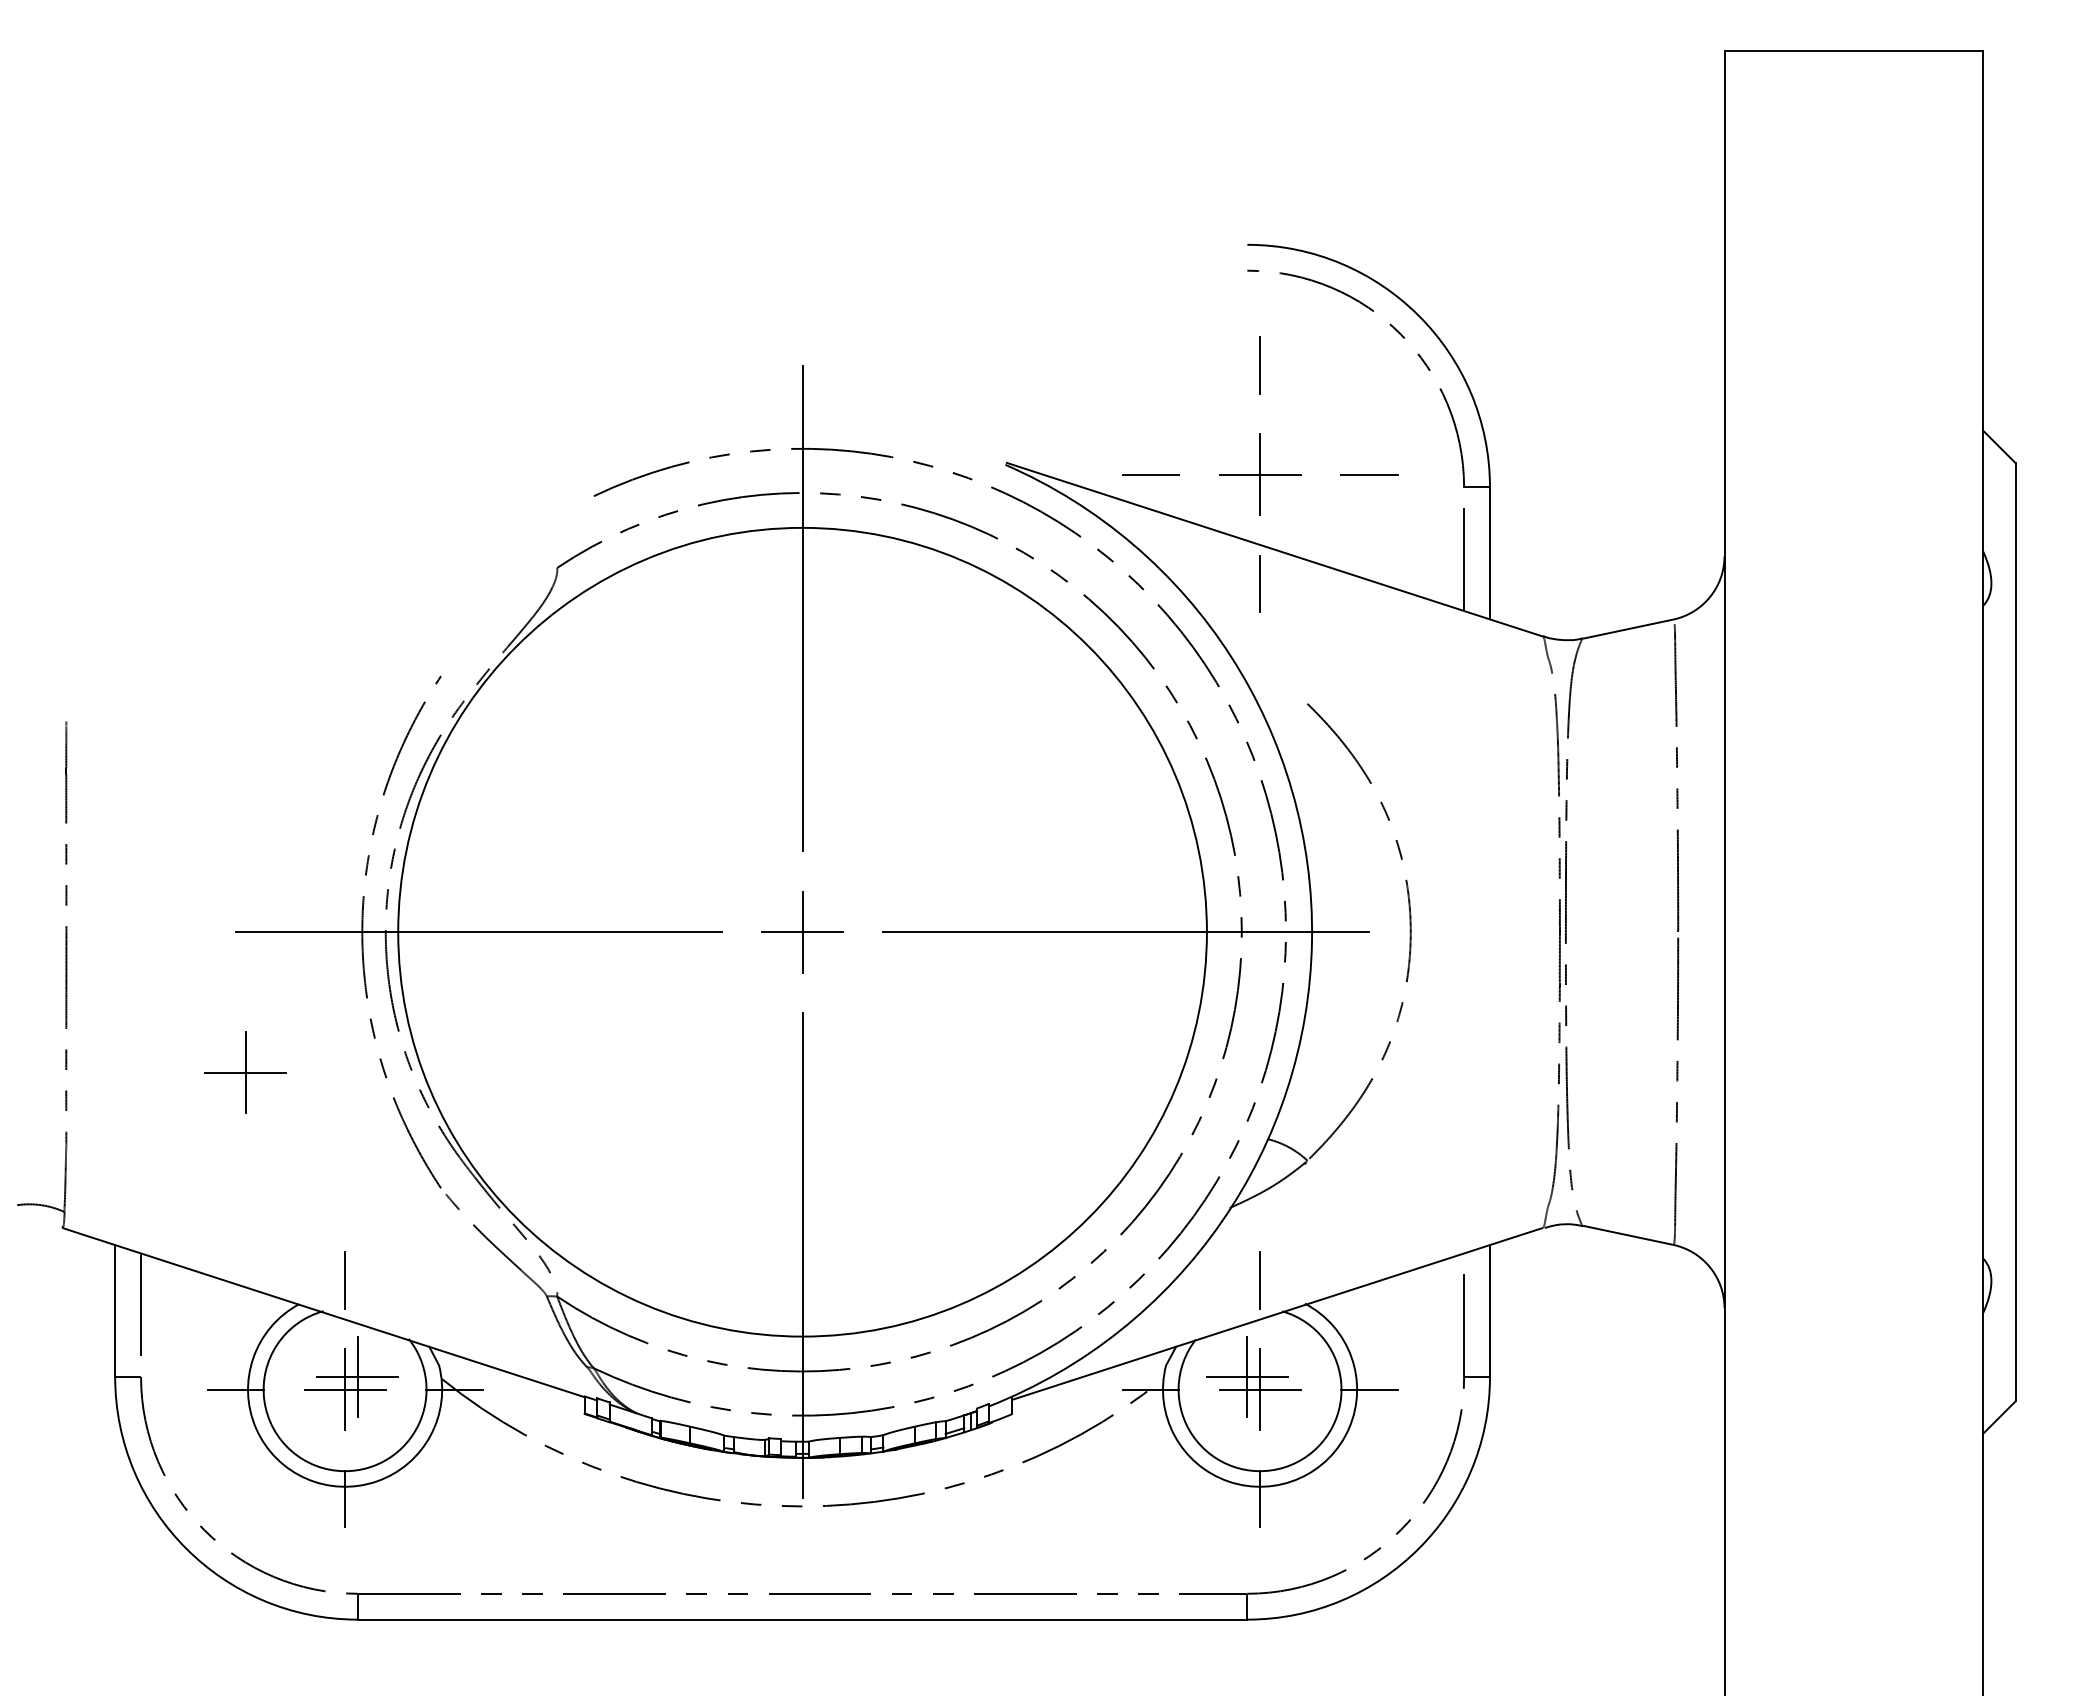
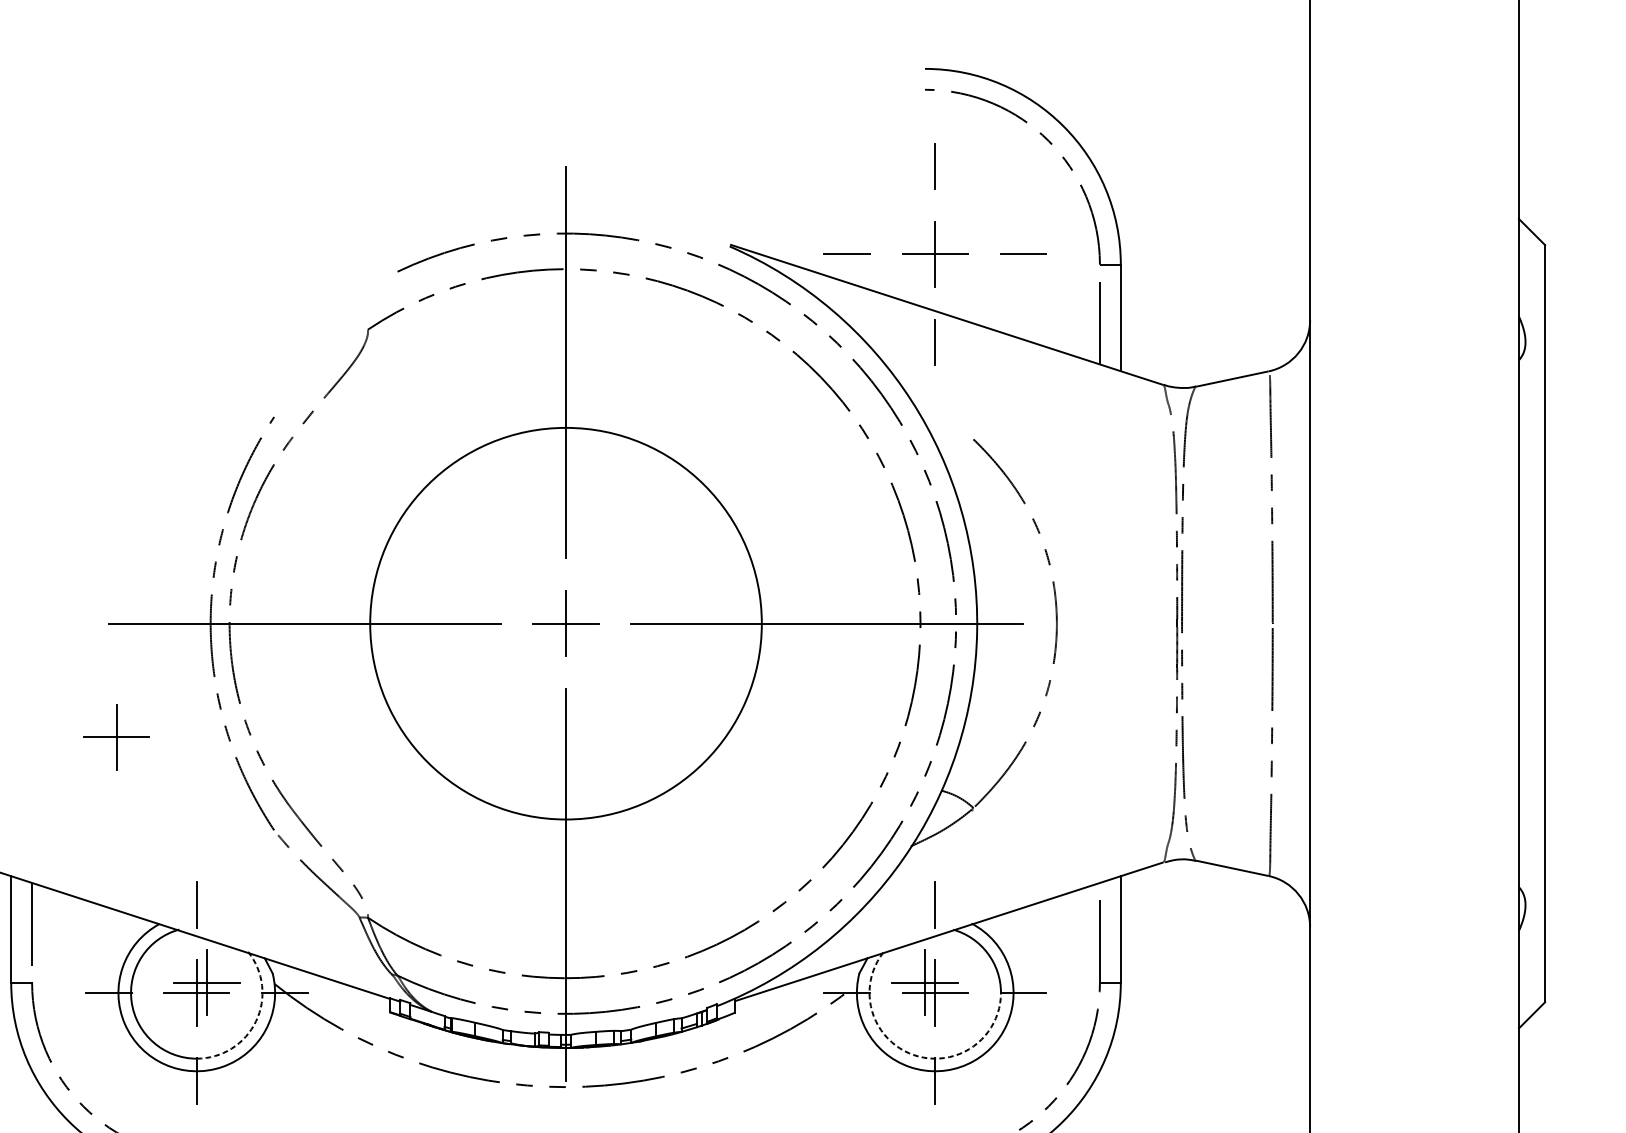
circle: (802, 931) -> (565, 623), size x0.6
arc: (418, 1425) -> (256, 1021), solid -> dashed
arc: (1233, 1466) -> (913, 1054), solid -> dashed

